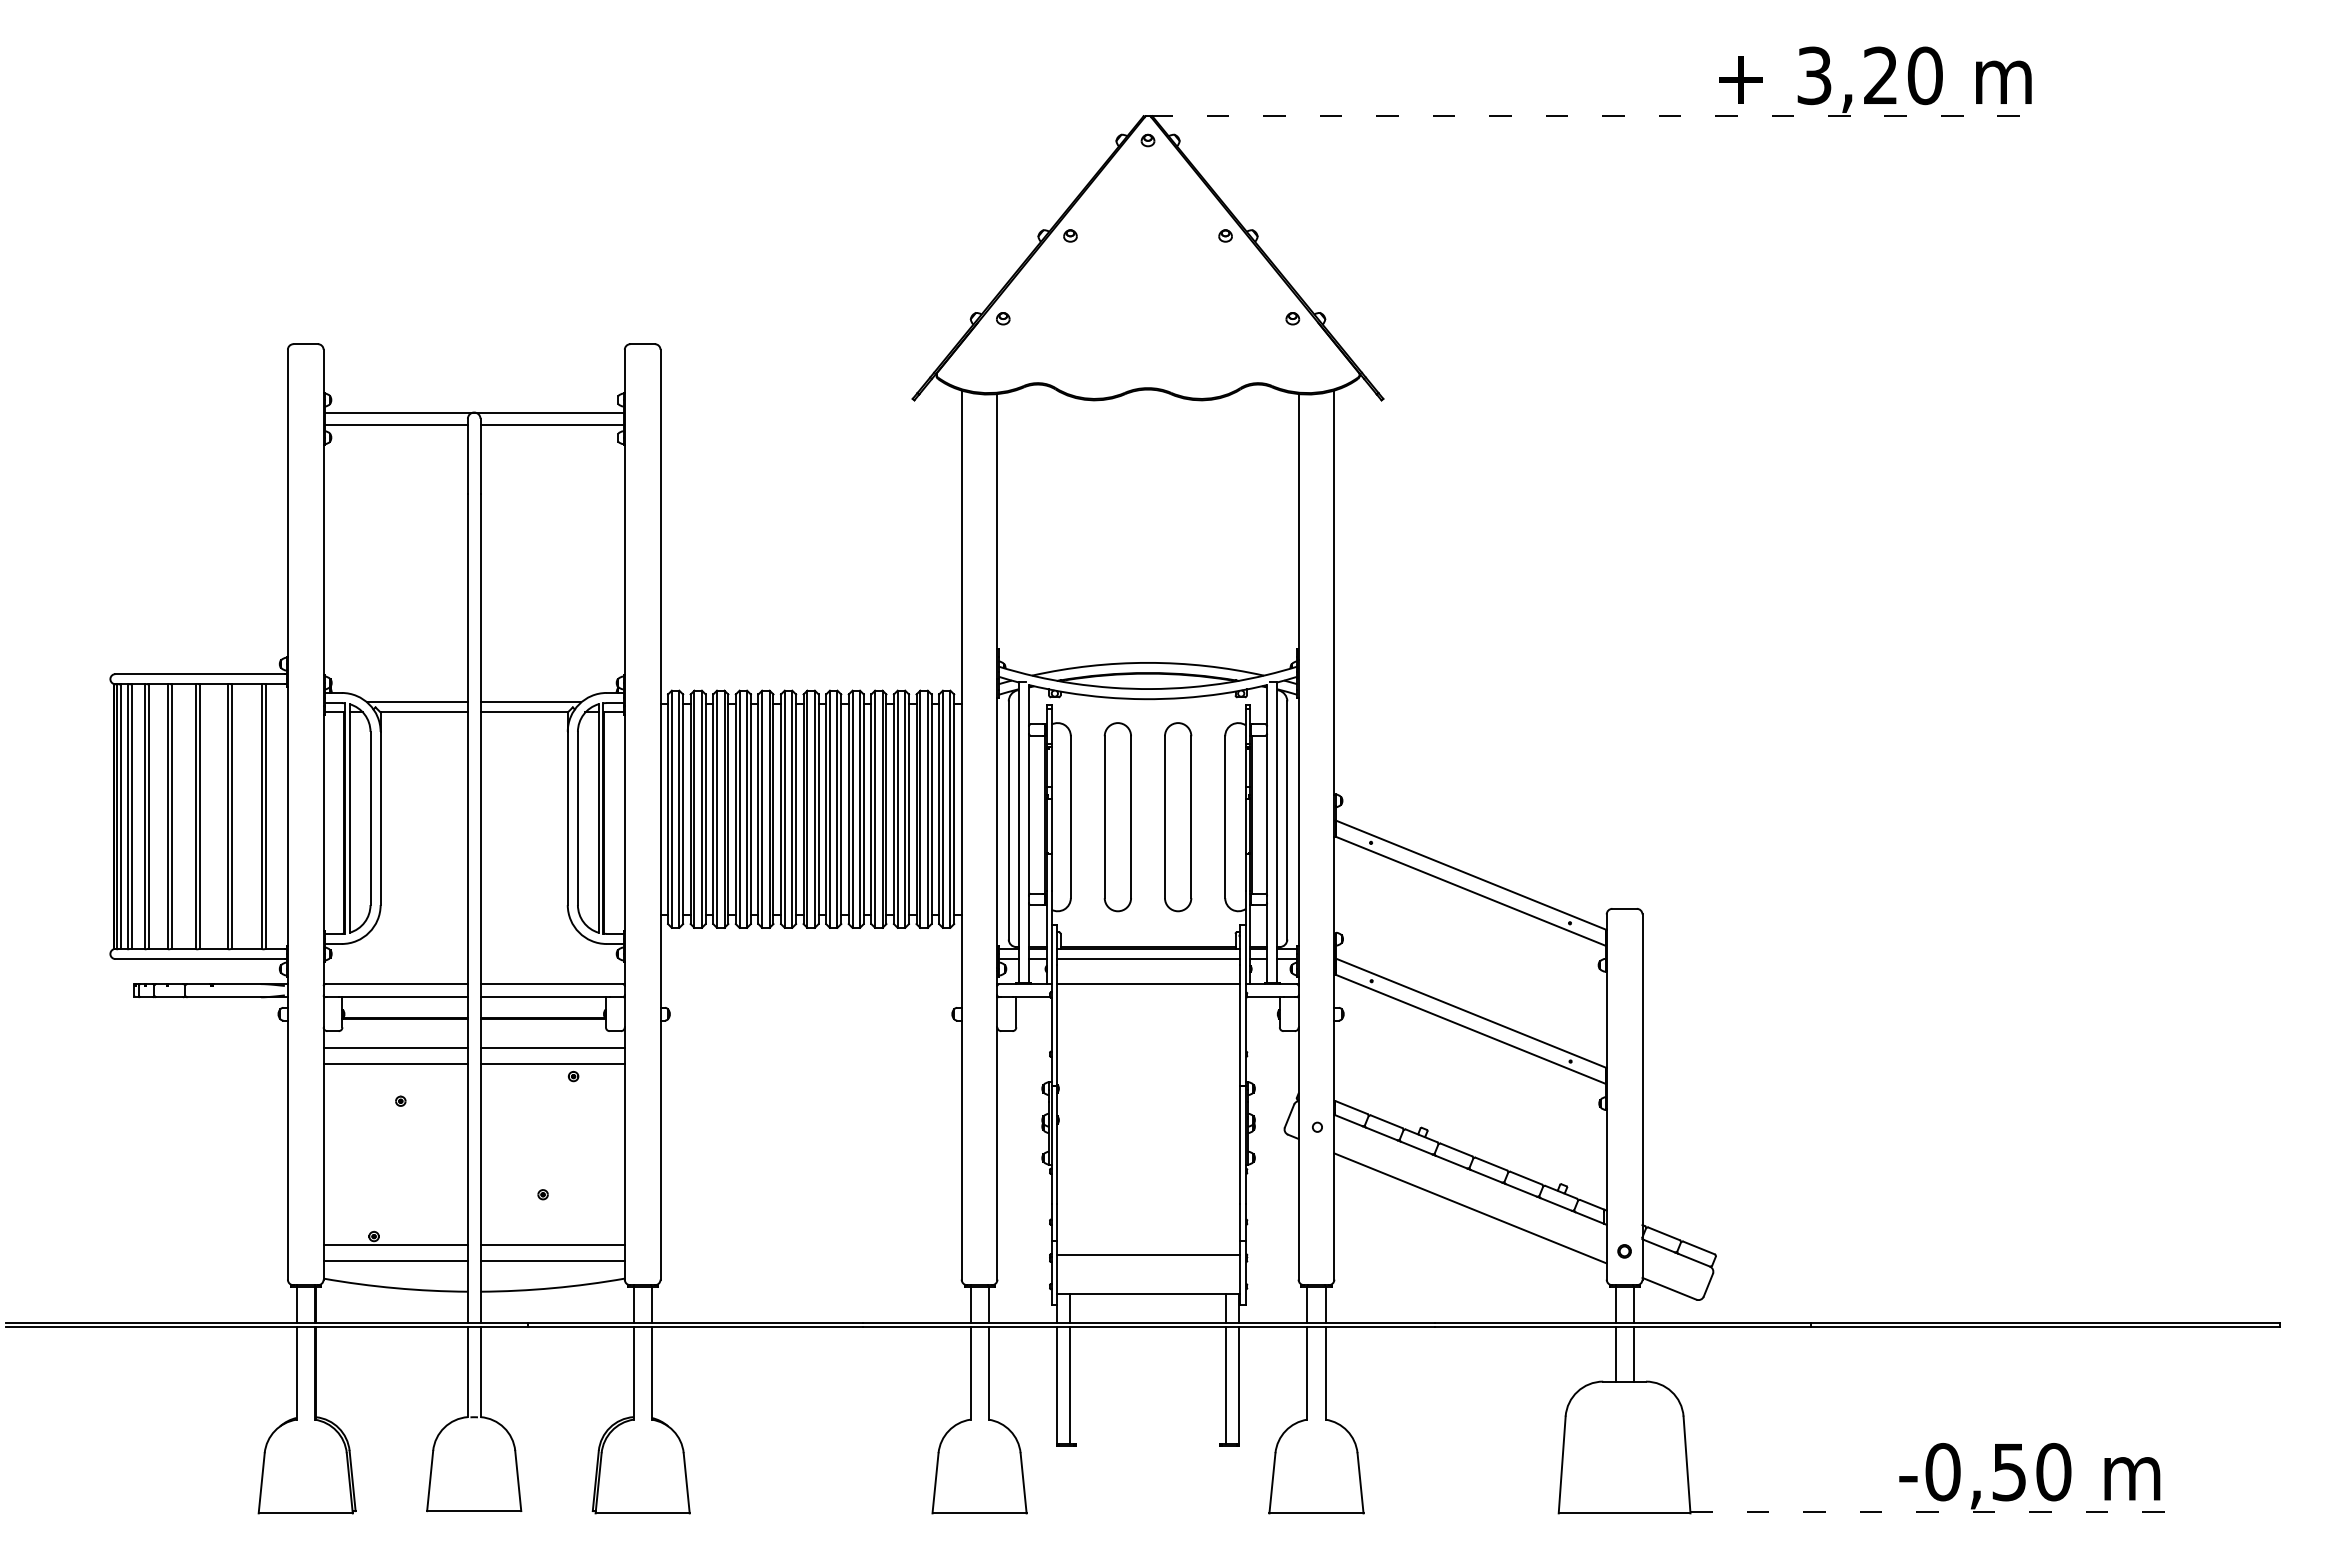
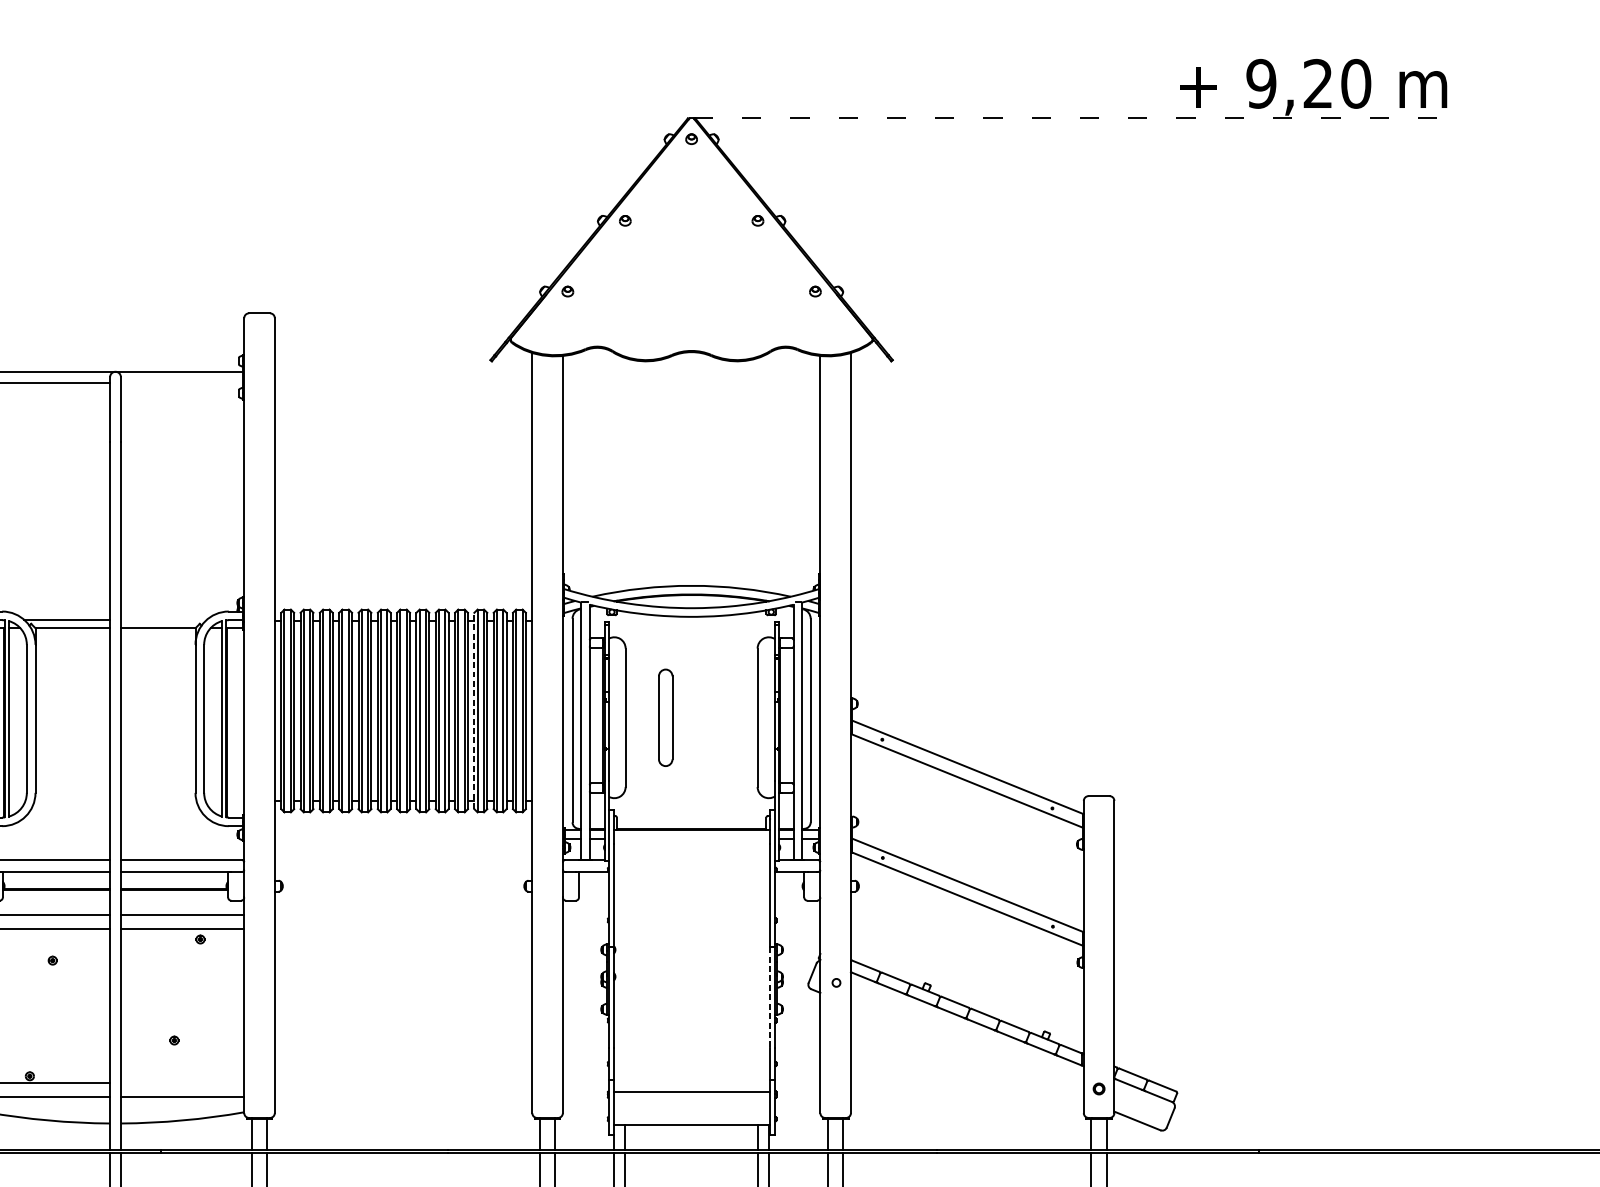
text: (1813, 75) -> (1260, 83), 3,20 -> 9,20
line: (551, 425) -> (181, 382), removed
line: (530, 702) -> (163, 619), removed
line: (893, 809) -> (474, 711), solid -> dashed
part: (1117, 817) -> (665, 718), size x0.6
part: (1178, 817) -> (717, 718), removed
line: (1148, 959) -> (692, 839), removed
line: (1148, 983) -> (692, 859), removed
line: (1240, 1145) -> (770, 998), solid -> dashed
line: (1470, 1208) -> (967, 1052), removed
line: (552, 1244) -> (182, 1083), removed

